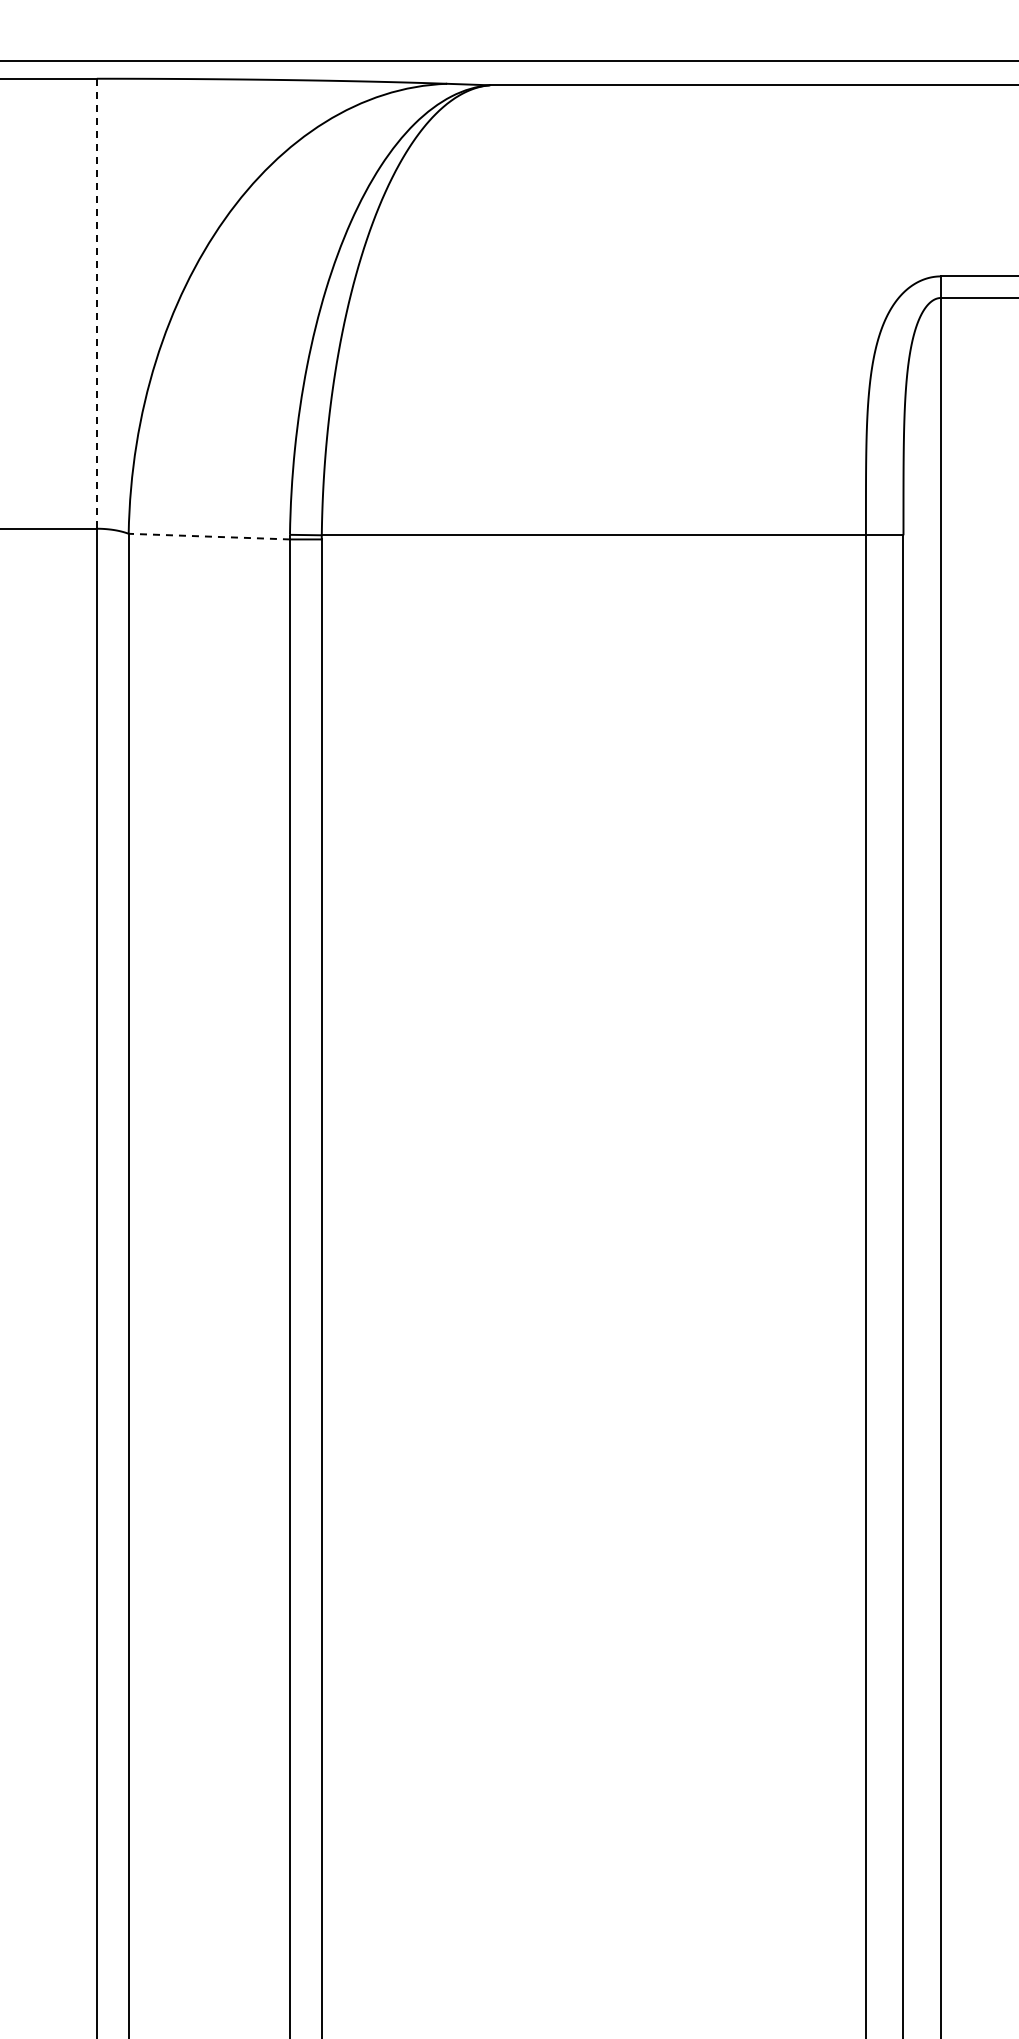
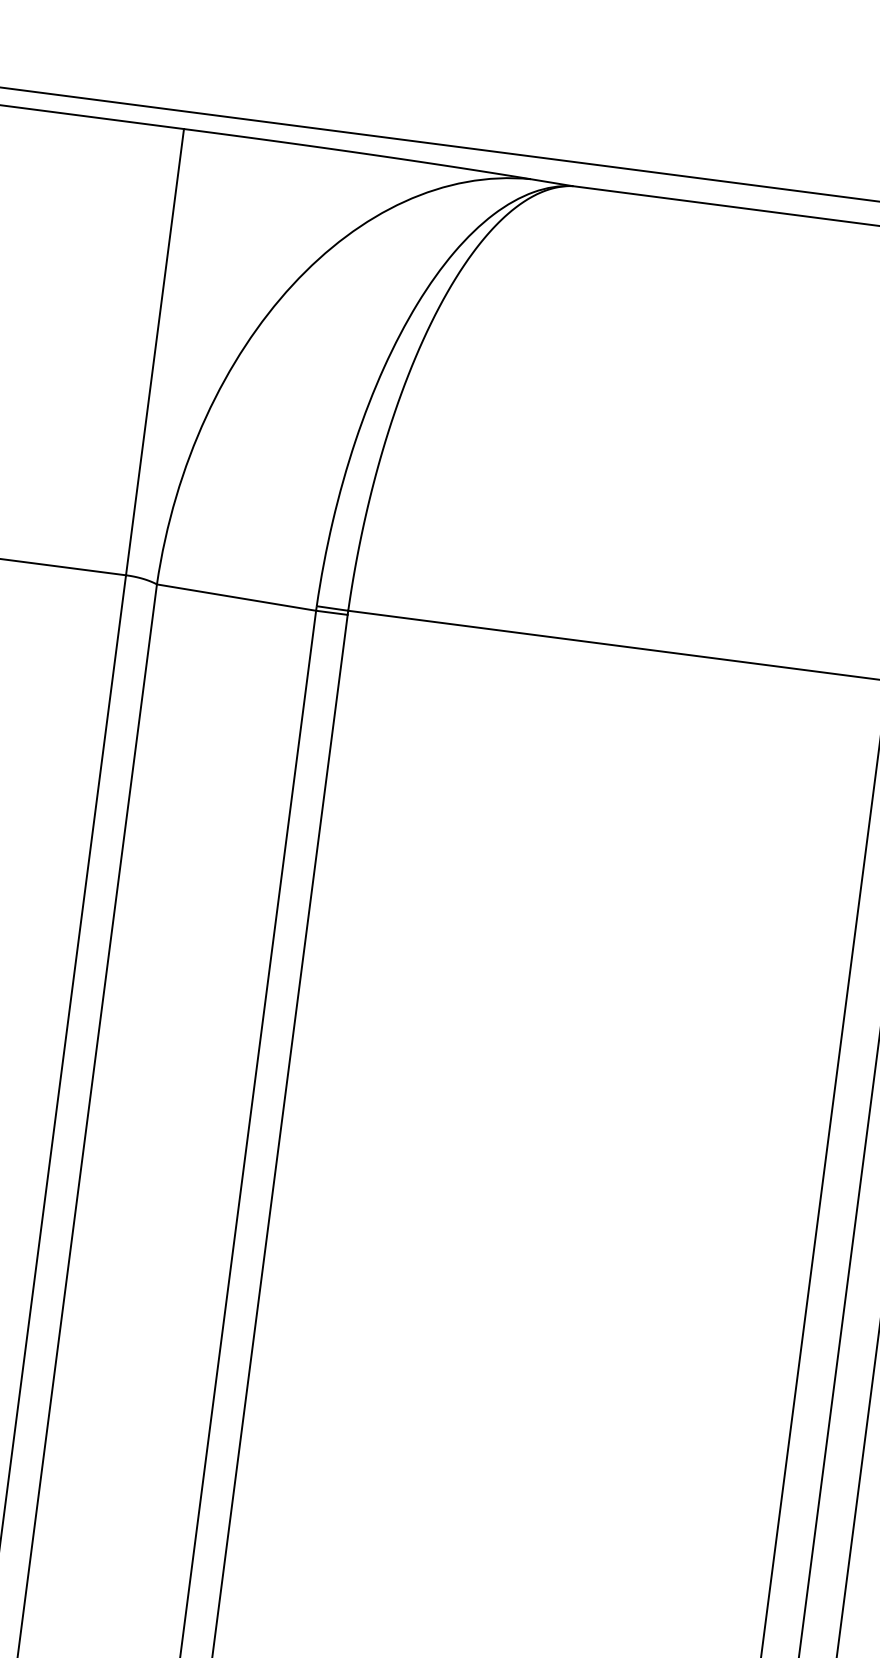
line: (96, 303) -> (154, 351), dashed -> solid
line: (209, 536) -> (236, 597), dashed -> solid

